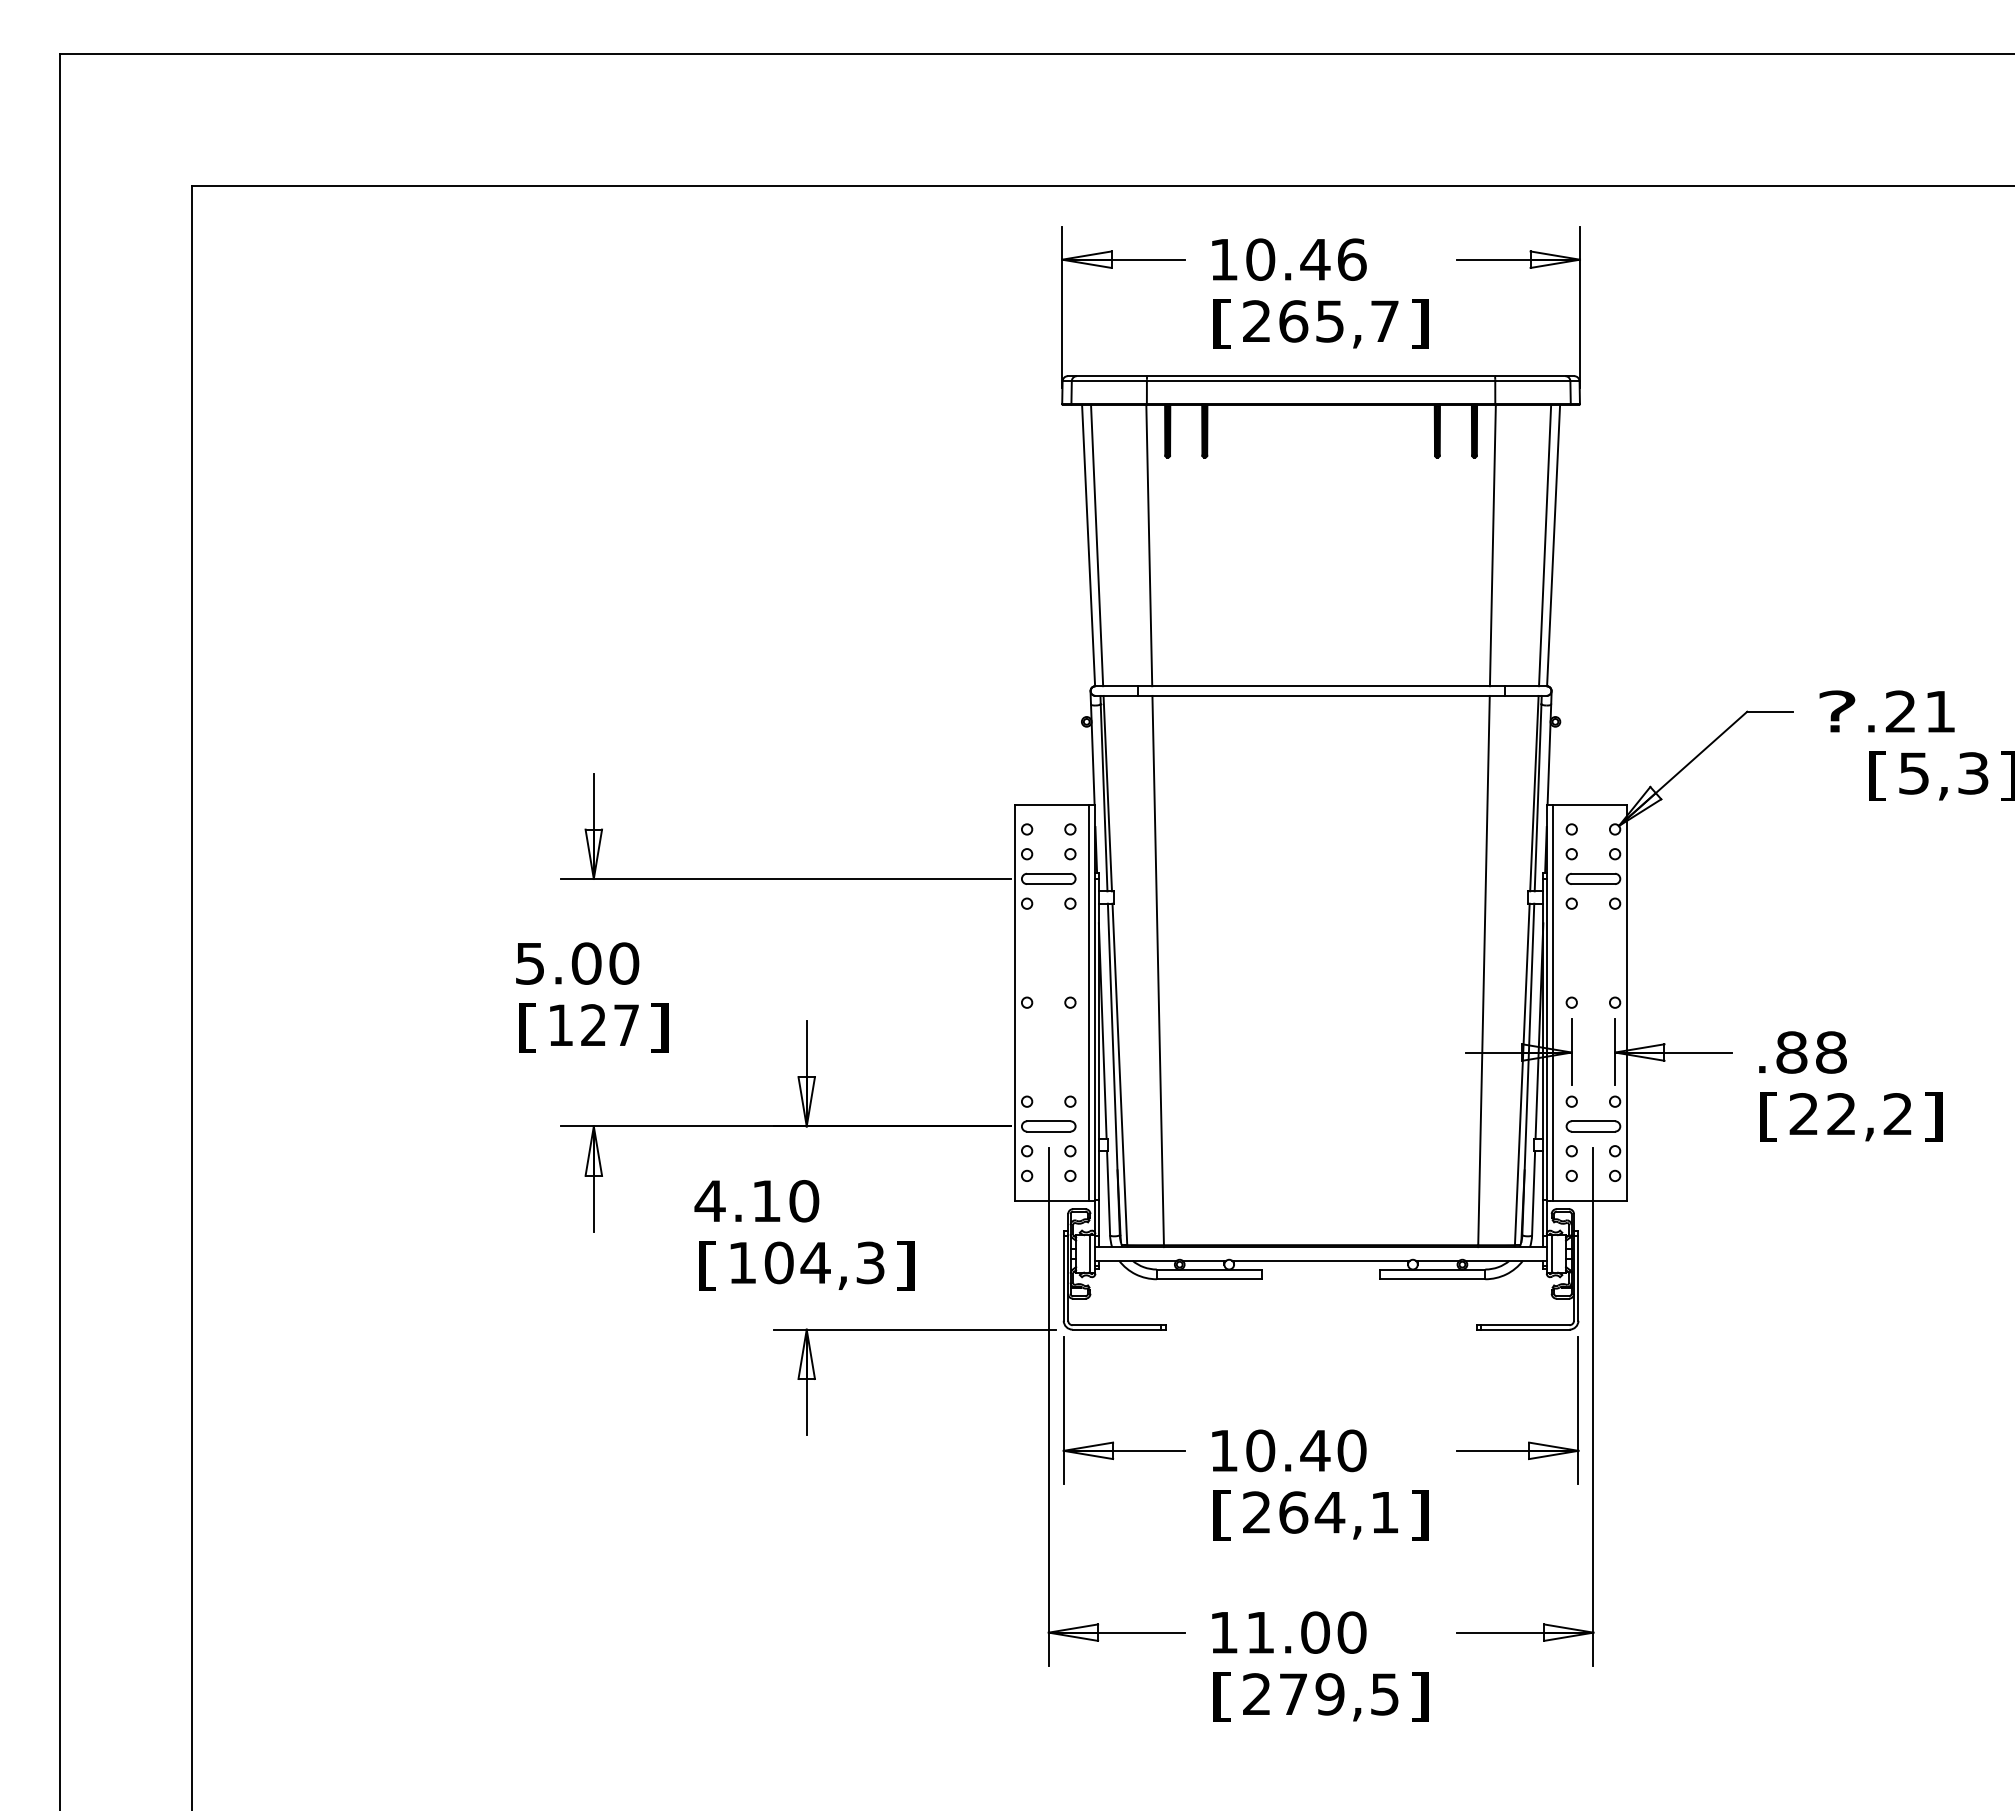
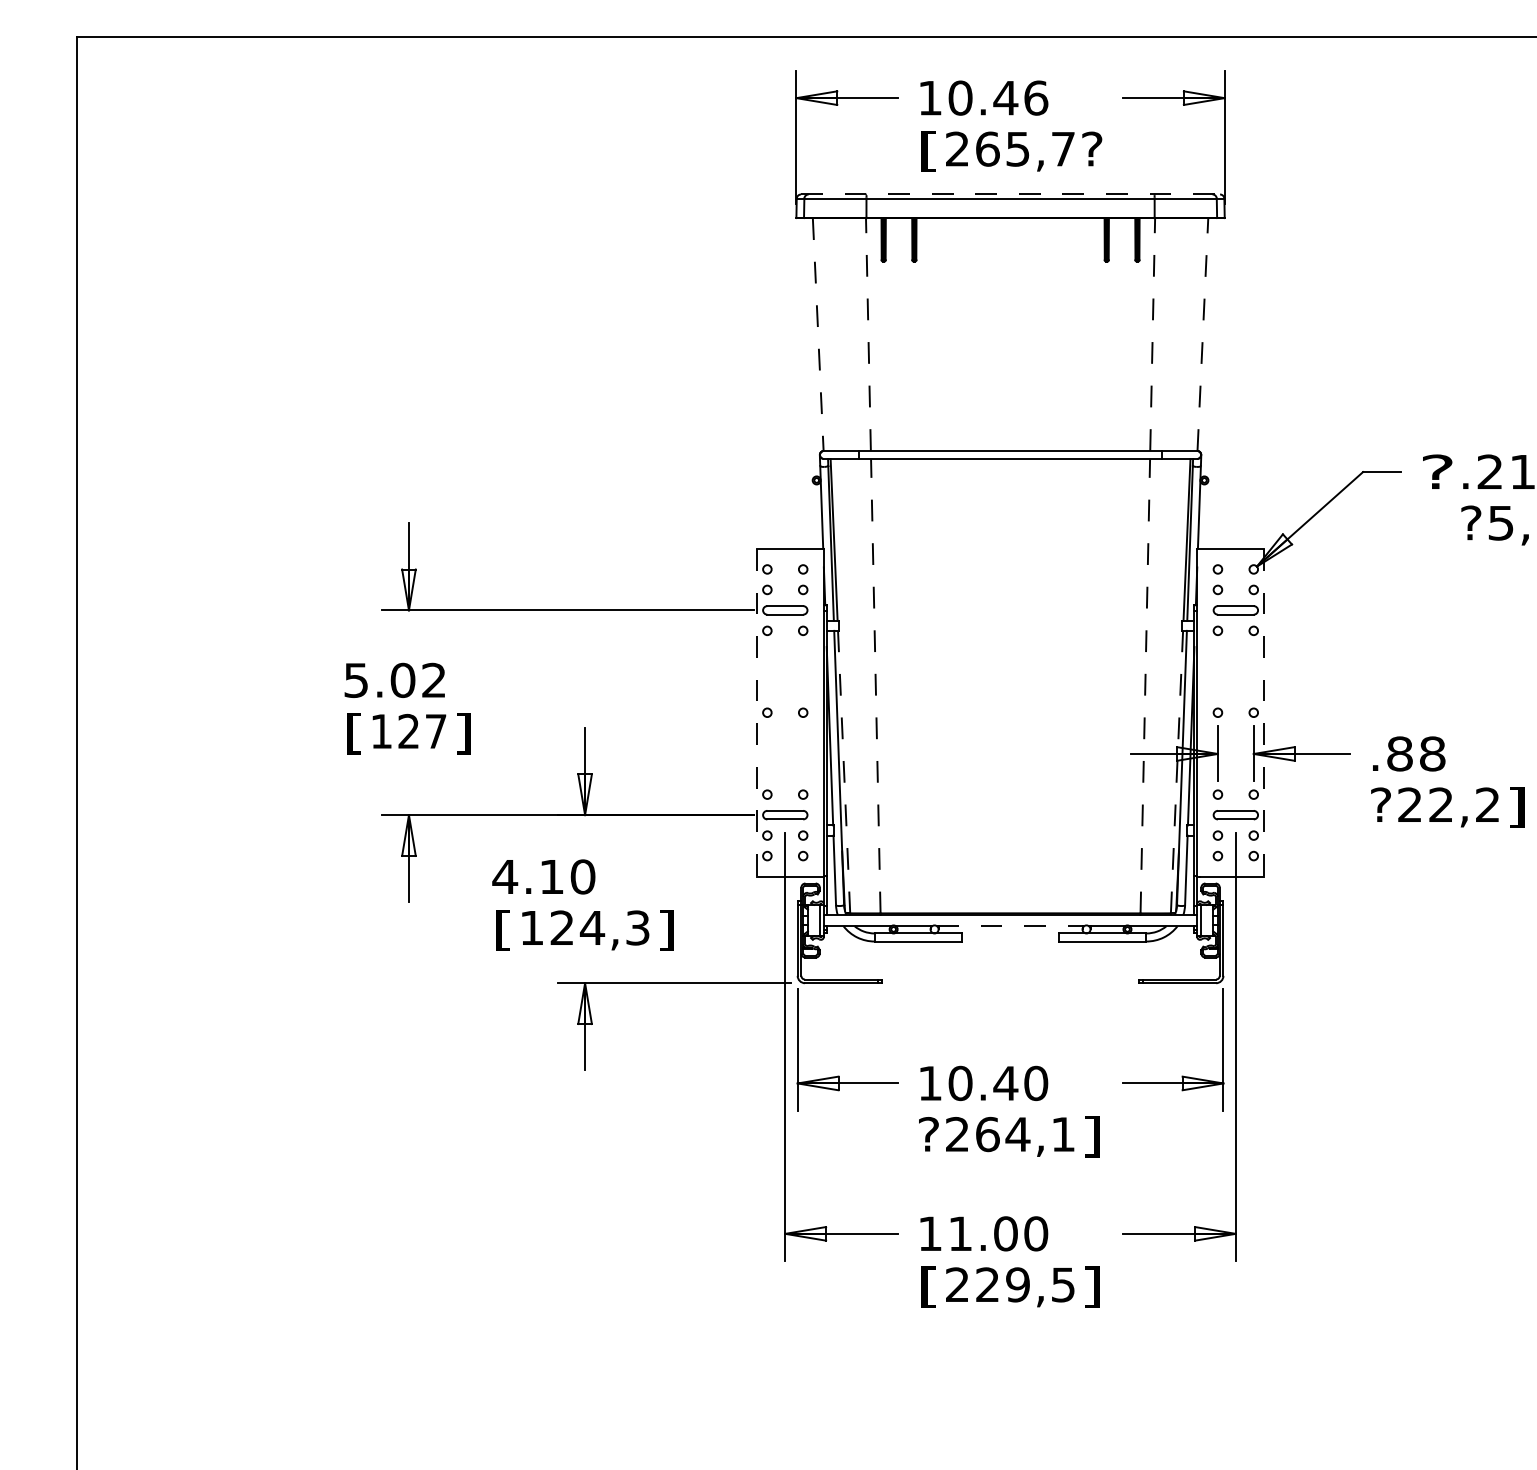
text: (1419, 323) -> (1091, 150), ] -> ?
line: (1321, 376) -> (1010, 194), solid -> dashed
line: (1088, 545) -> (818, 334), solid -> dashed
line: (1097, 545) -> (825, 334), removed
line: (1149, 545) -> (868, 334), solid -> dashed
line: (1492, 545) -> (1152, 334), solid -> dashed
line: (1545, 545) -> (1196, 334), removed
line: (1553, 545) -> (1202, 334), solid -> dashed
text: (1878, 775) -> (1471, 524), [ -> ?
text: (624, 963) -> (434, 680), 5.00 -> 5.02
line: (1158, 970) -> (876, 686), solid -> dashed
line: (1484, 970) -> (1145, 686), solid -> dashed
line: (1088, 1002) -> (818, 712), removed
line: (1553, 1002) -> (1202, 712), removed
line: (1014, 1003) -> (756, 713), solid -> dashed
line: (1627, 1003) -> (1264, 713), solid -> dashed
line: (1119, 1074) -> (843, 772), solid -> dashed
line: (1522, 1074) -> (1177, 772), solid -> dashed
text: (1768, 1116) -> (1380, 806), [ -> ?
line: (1321, 1260) -> (1010, 926), solid -> dashed
text: (778, 1262) -> (561, 927), 104,3 -> 124,3
text: (1222, 1515) -> (929, 1136), [ -> ?
text: (1292, 1693) -> (986, 1284), 279,5 -> 229,5

